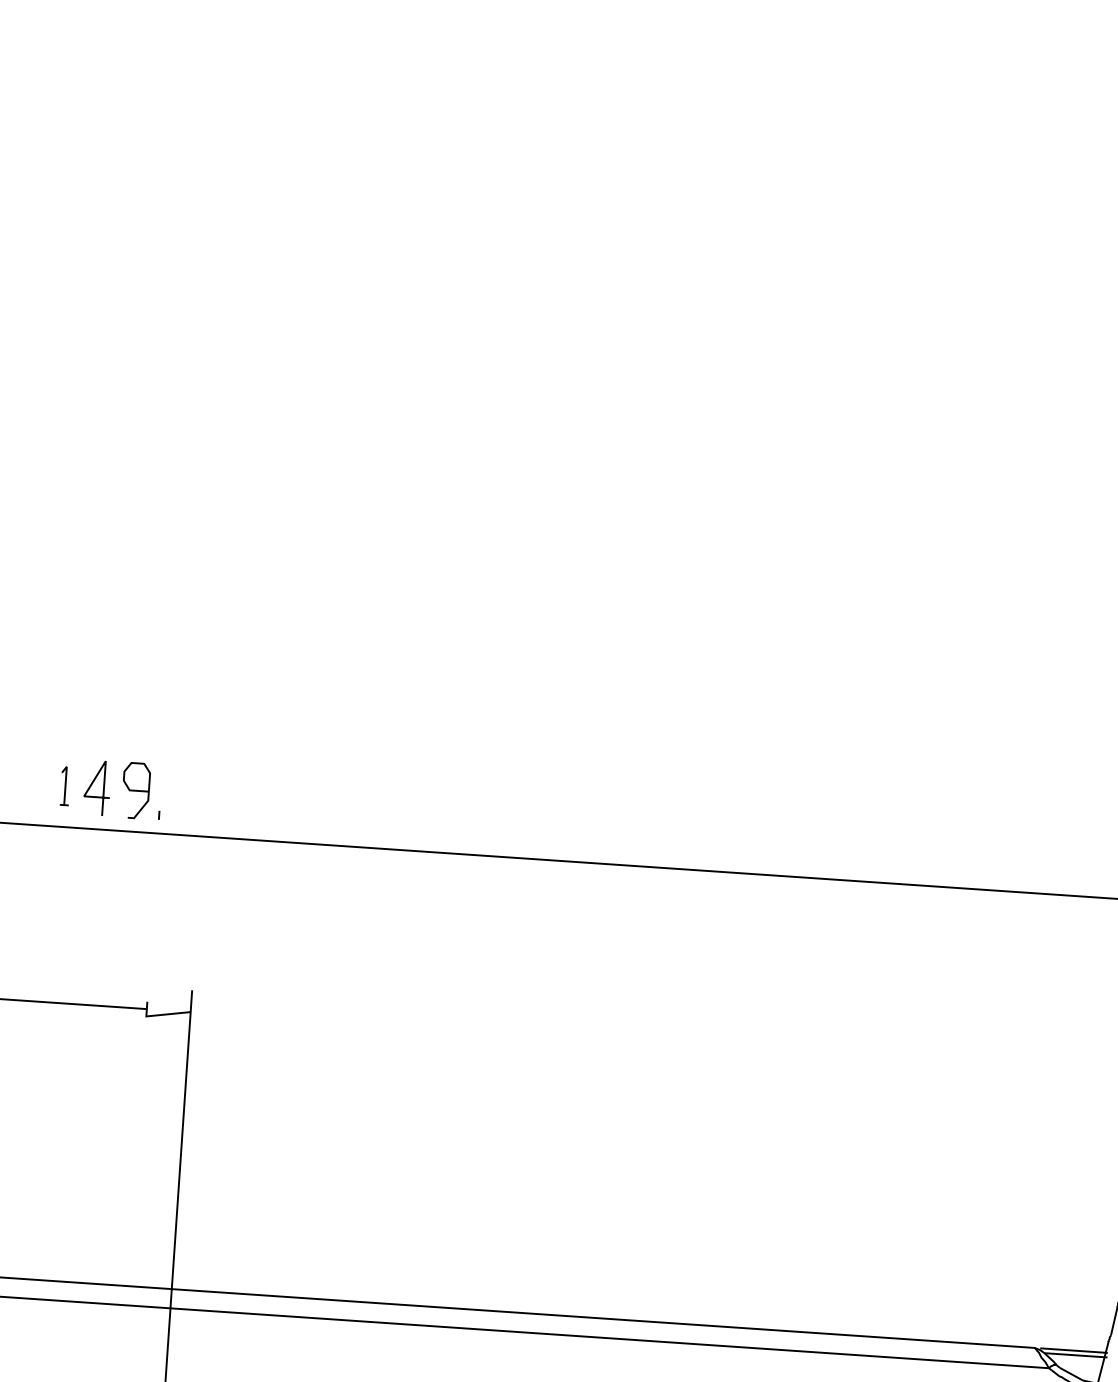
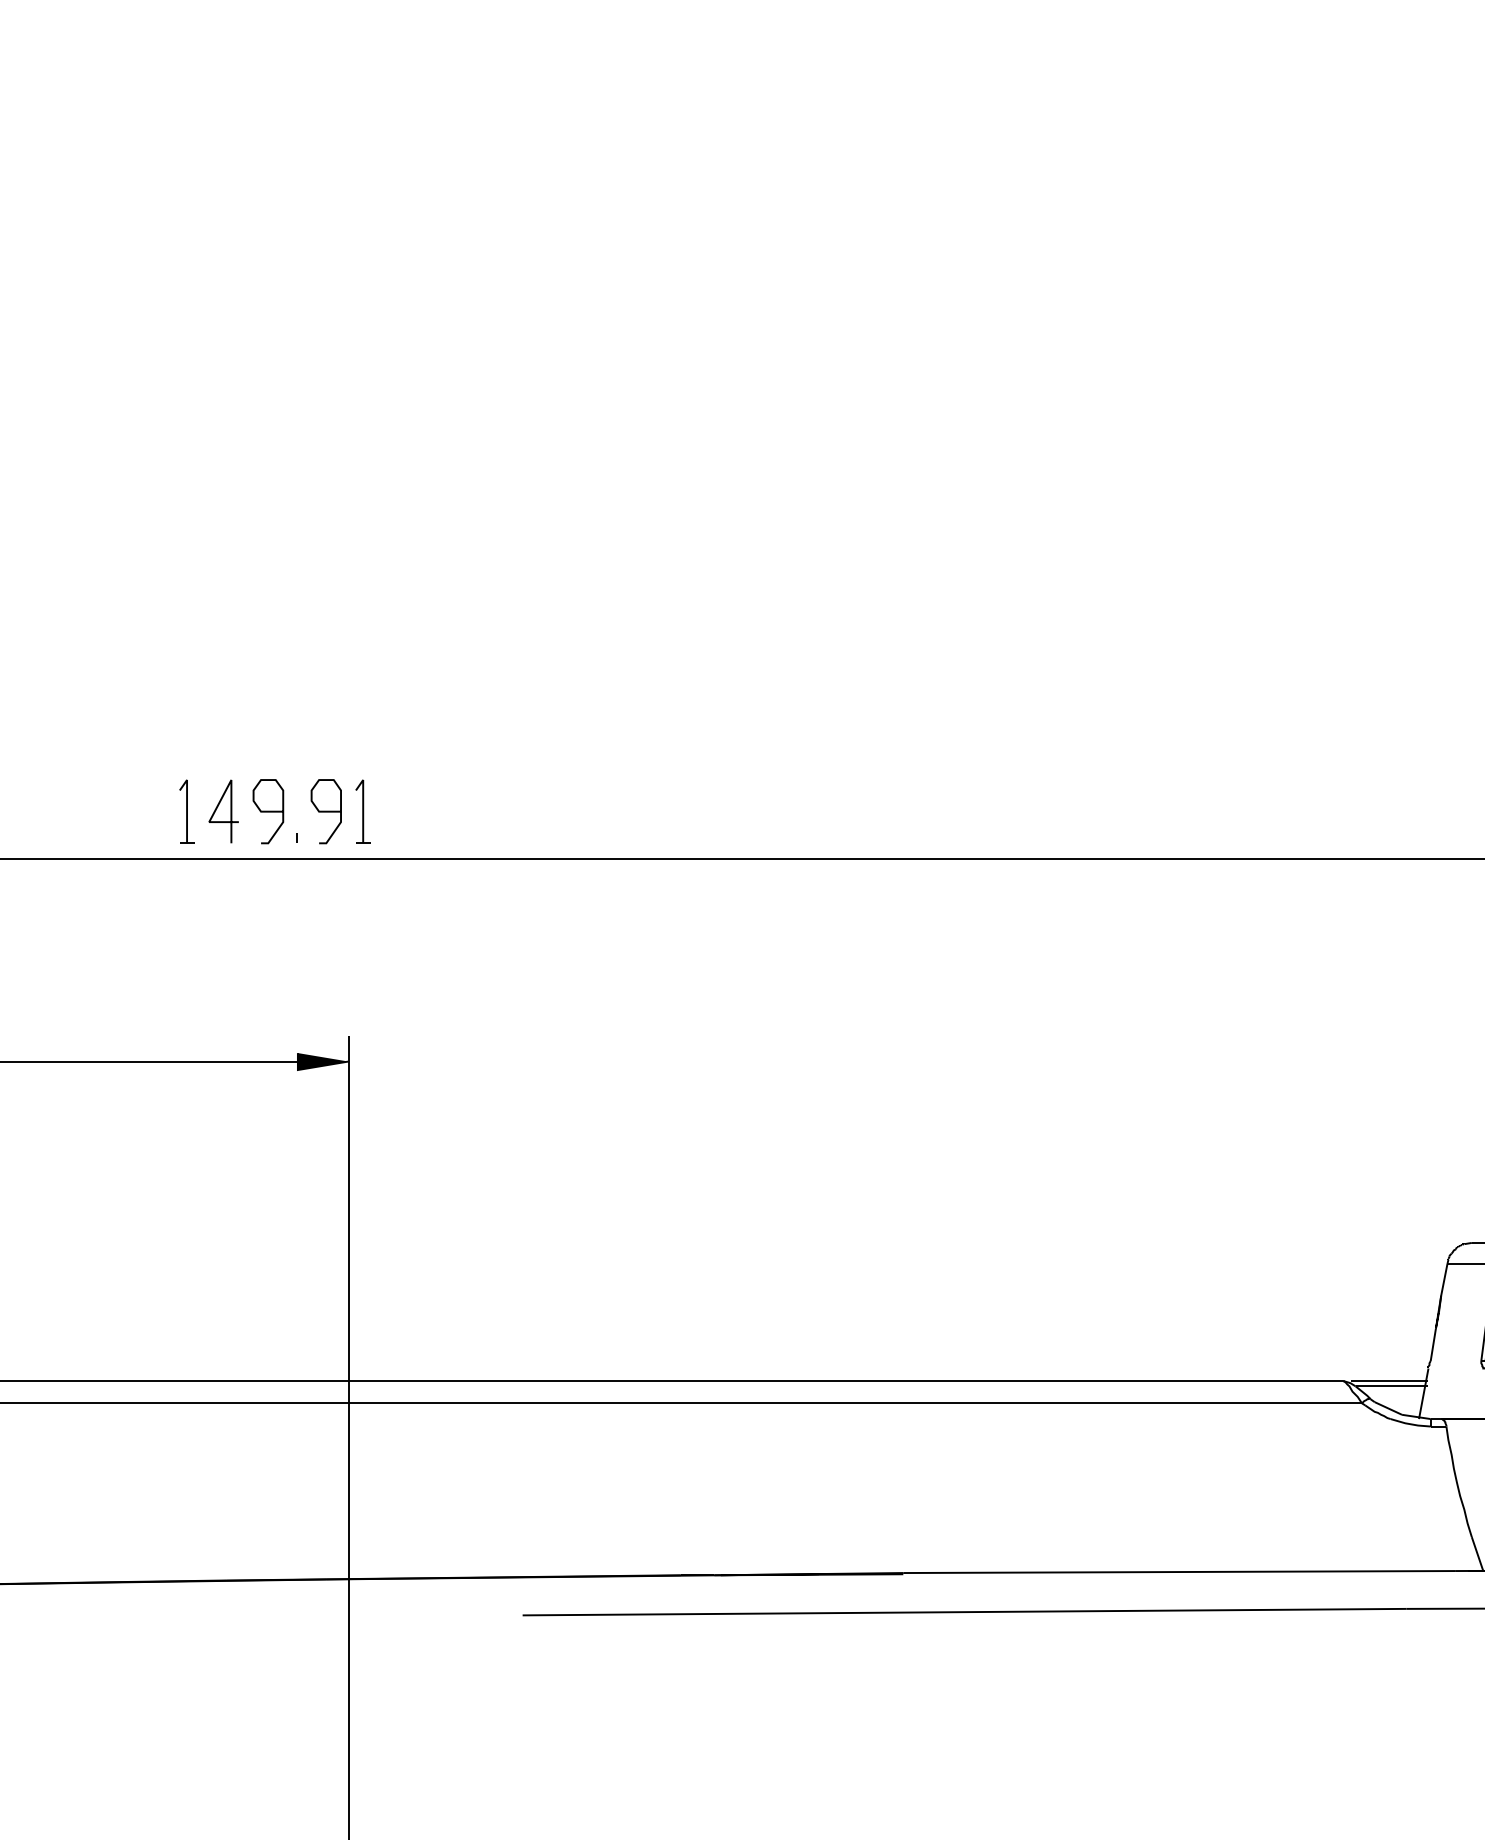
part: (65, 785) -> (186, 811), size x1.43
curve: (185, 794) -> (325, 811), added
part: (217, 796) -> (362, 811), added
fill: (168, 1010) -> (322, 1061), added

